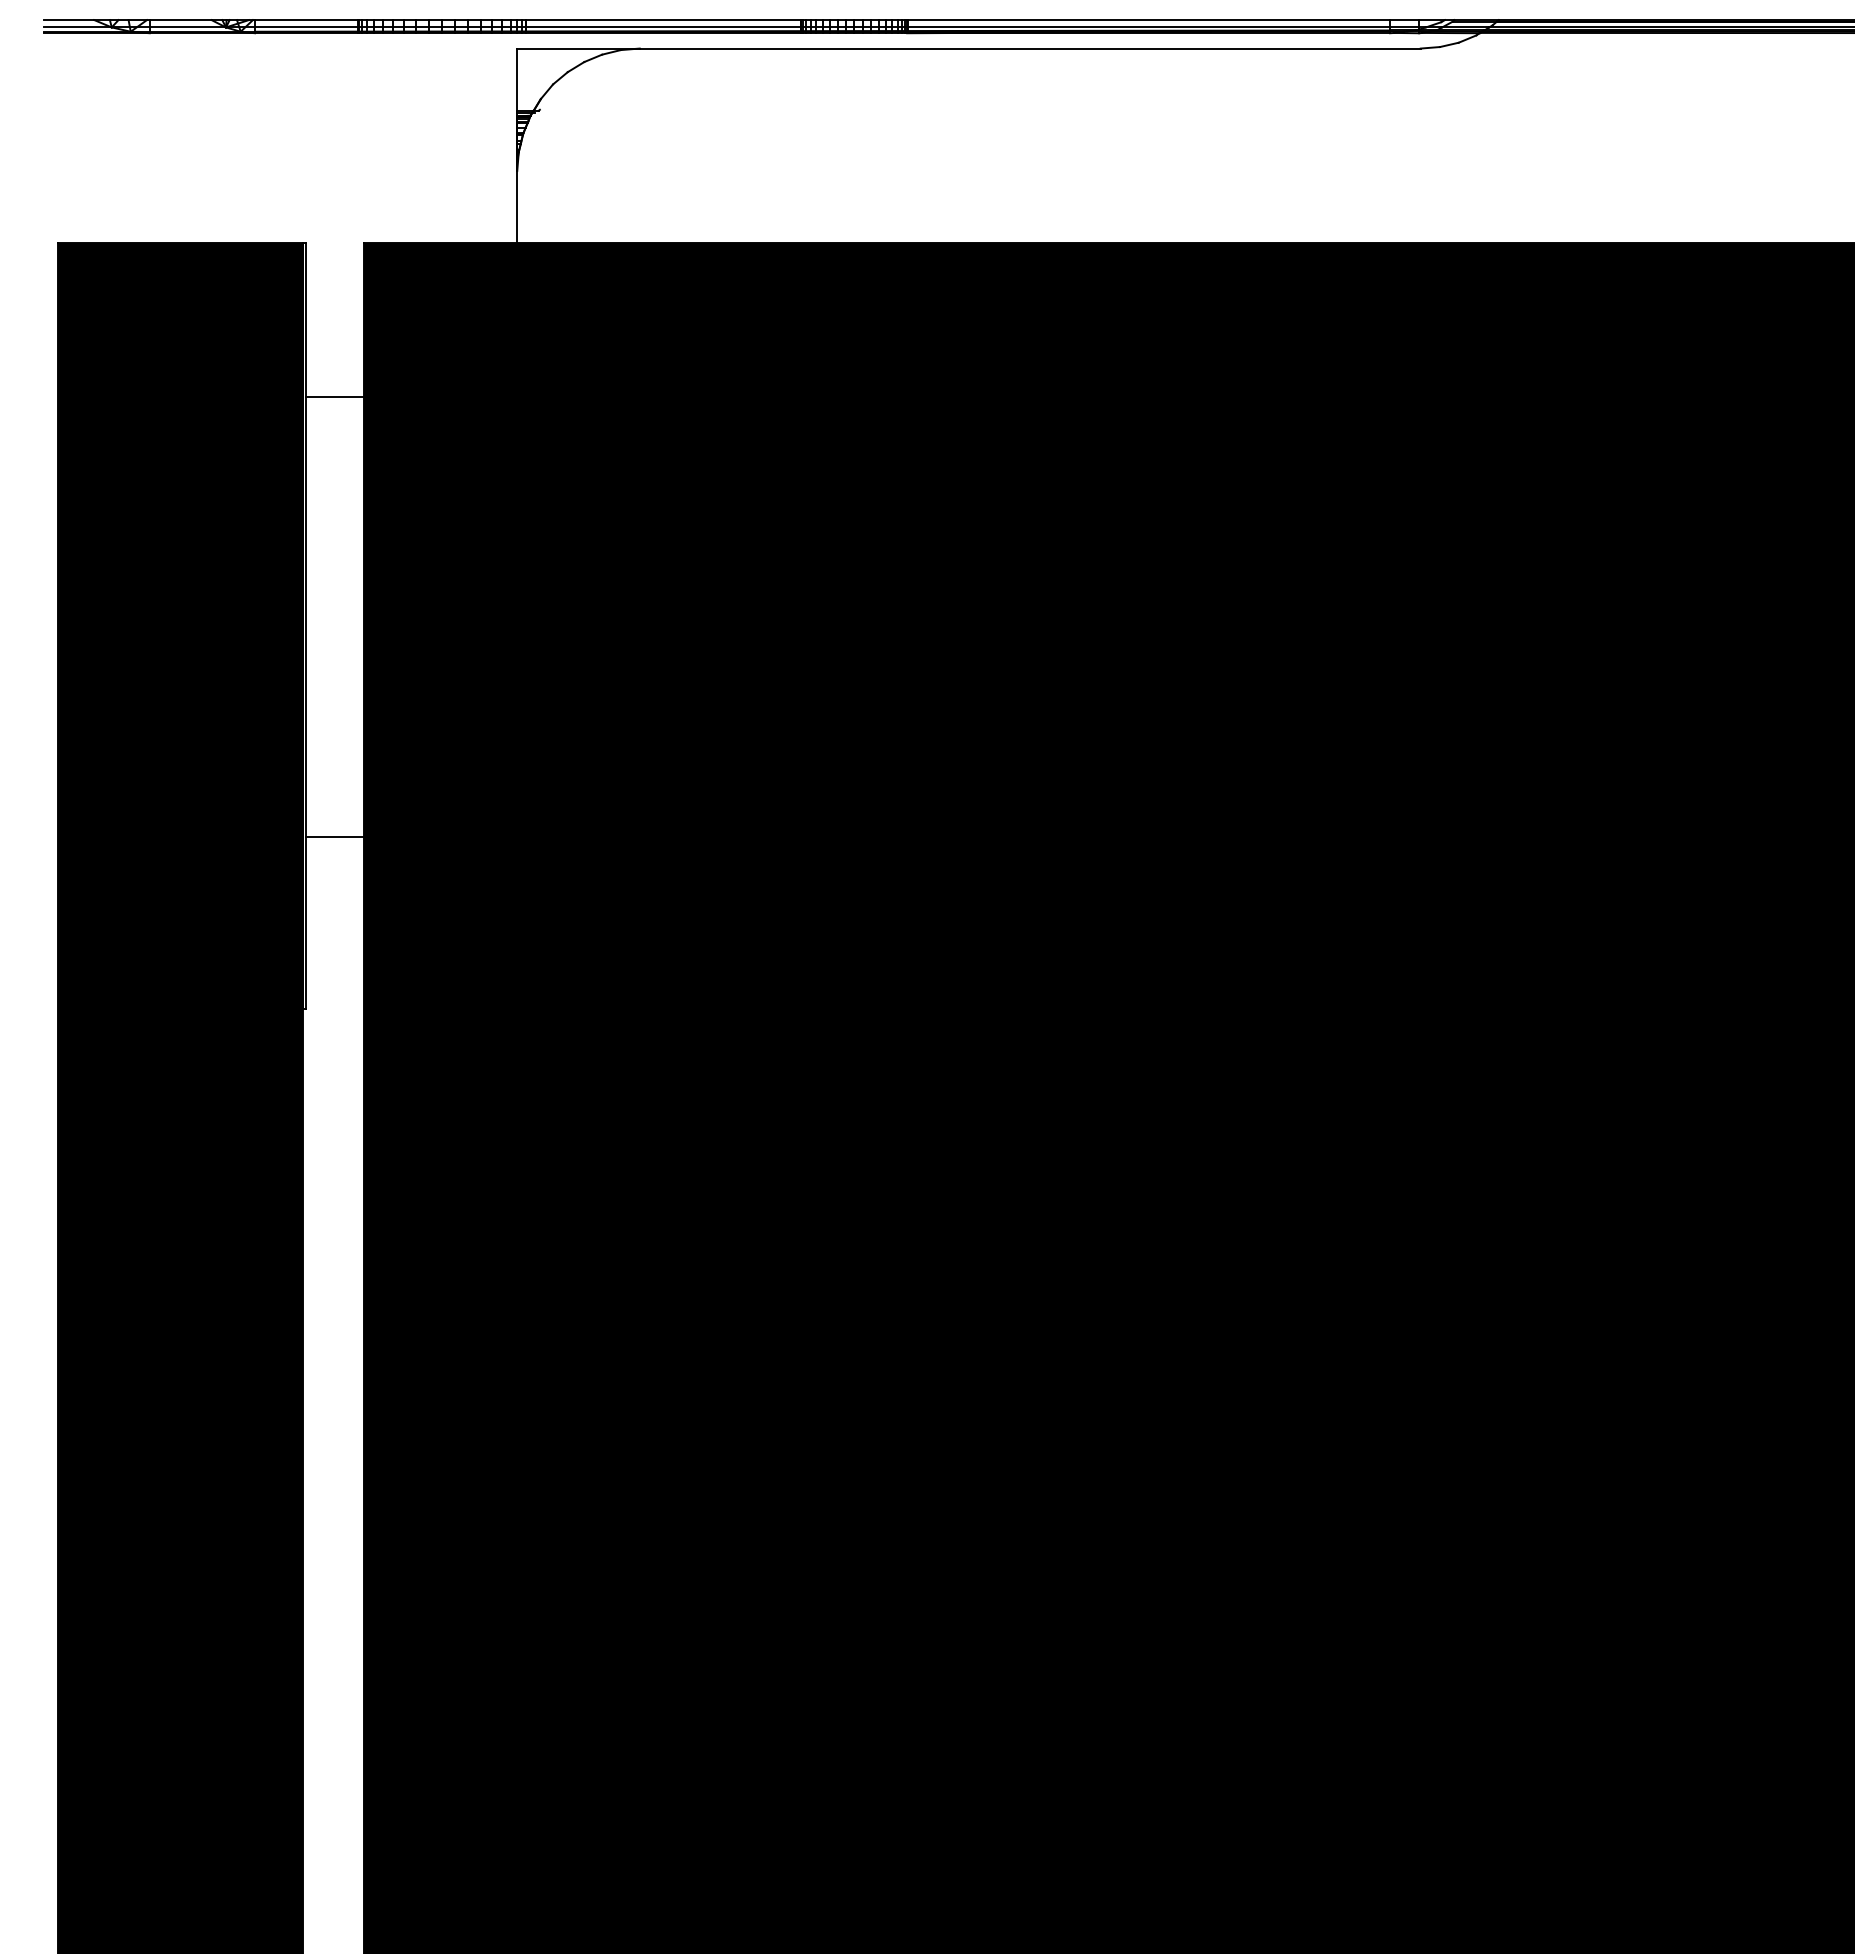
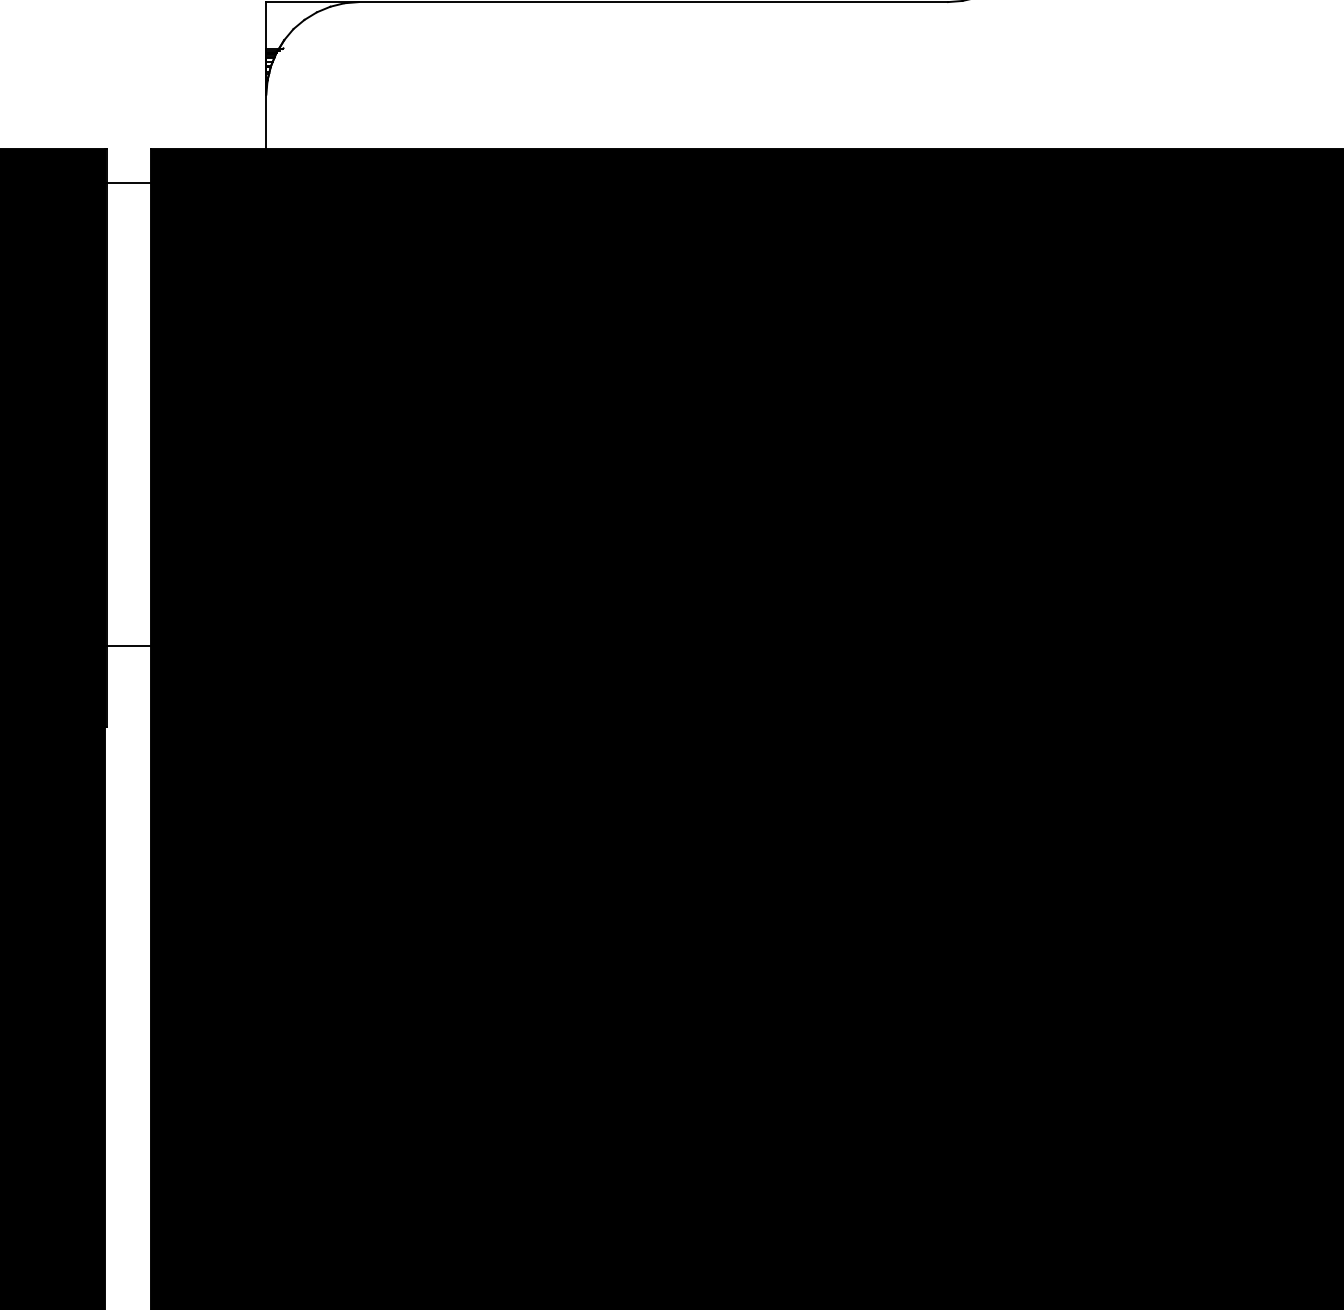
line: (334, 396) -> (128, 183), moved
line: (334, 836) -> (128, 645), moved

